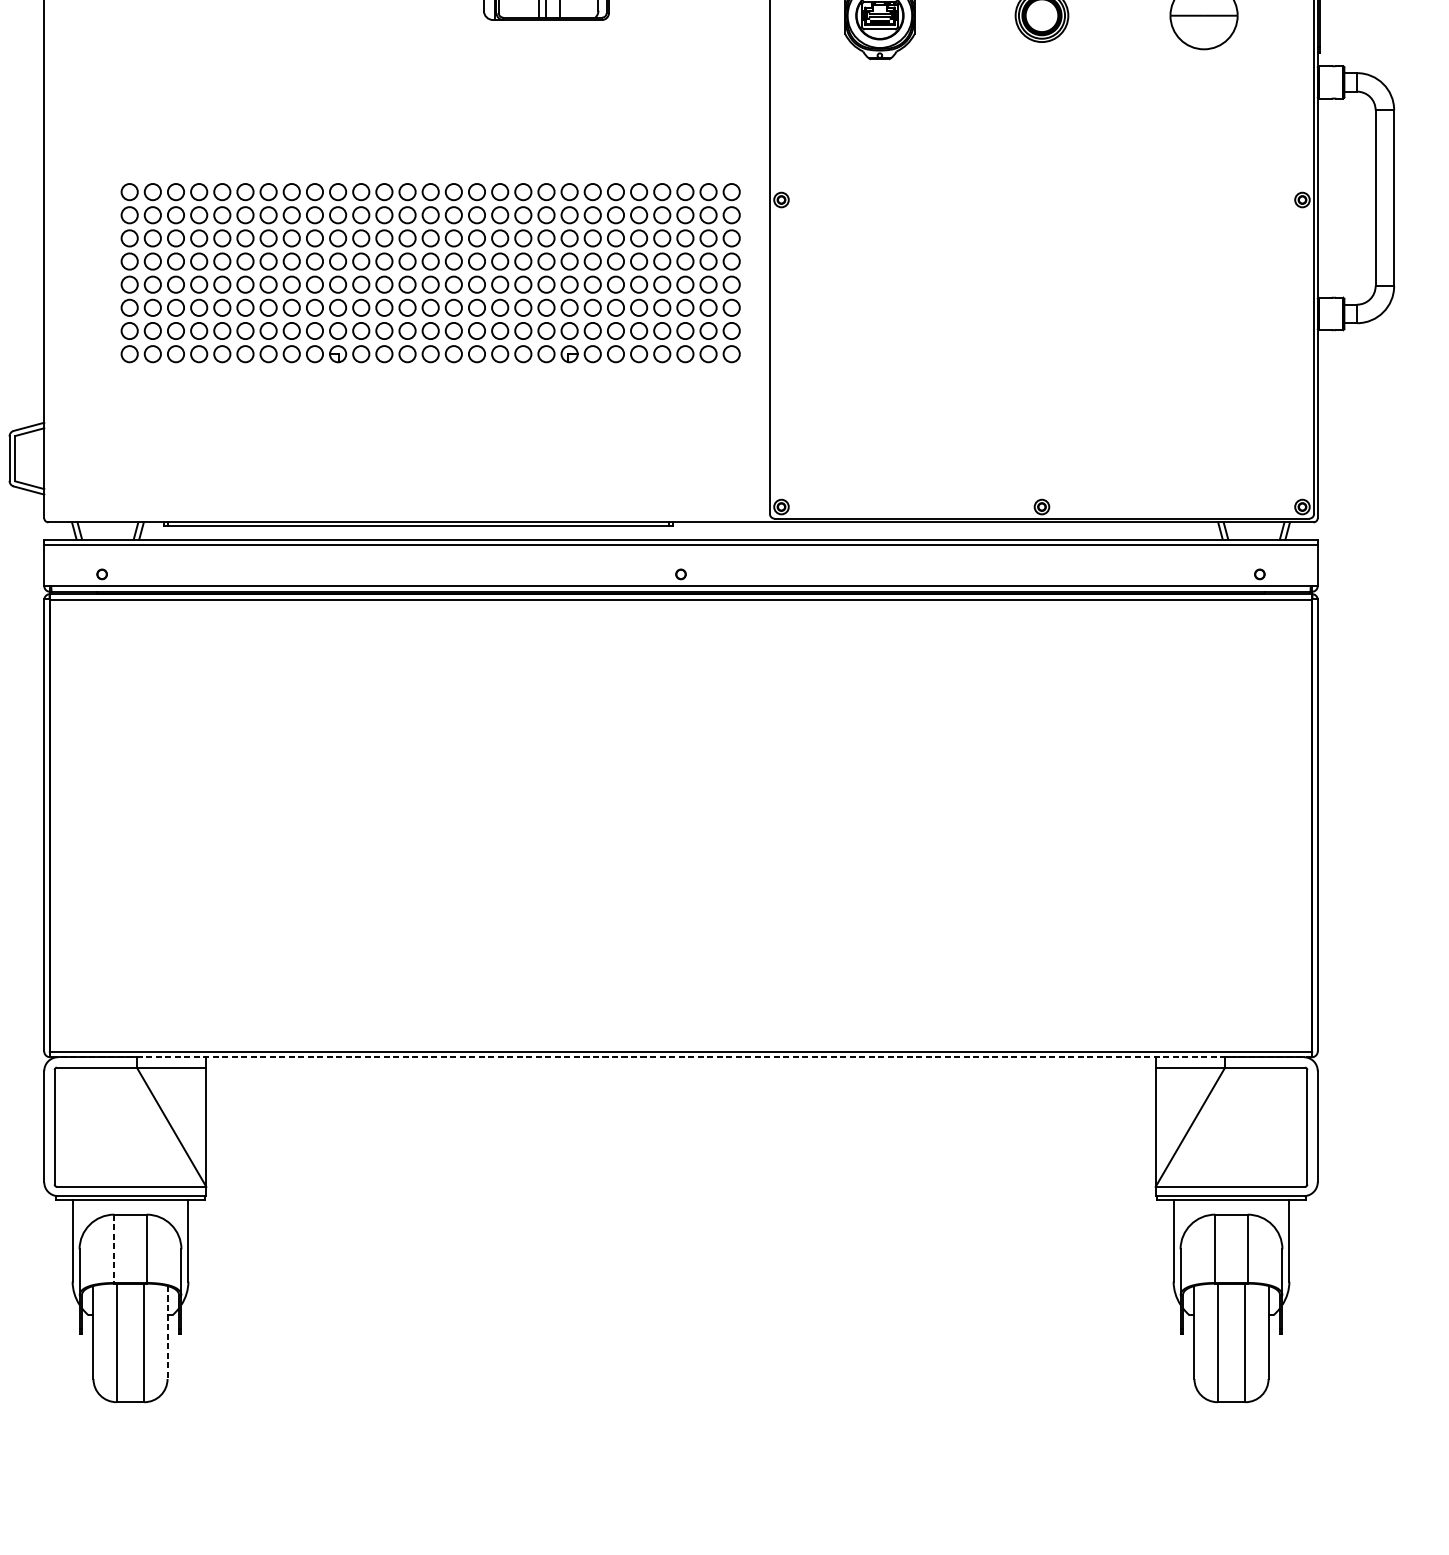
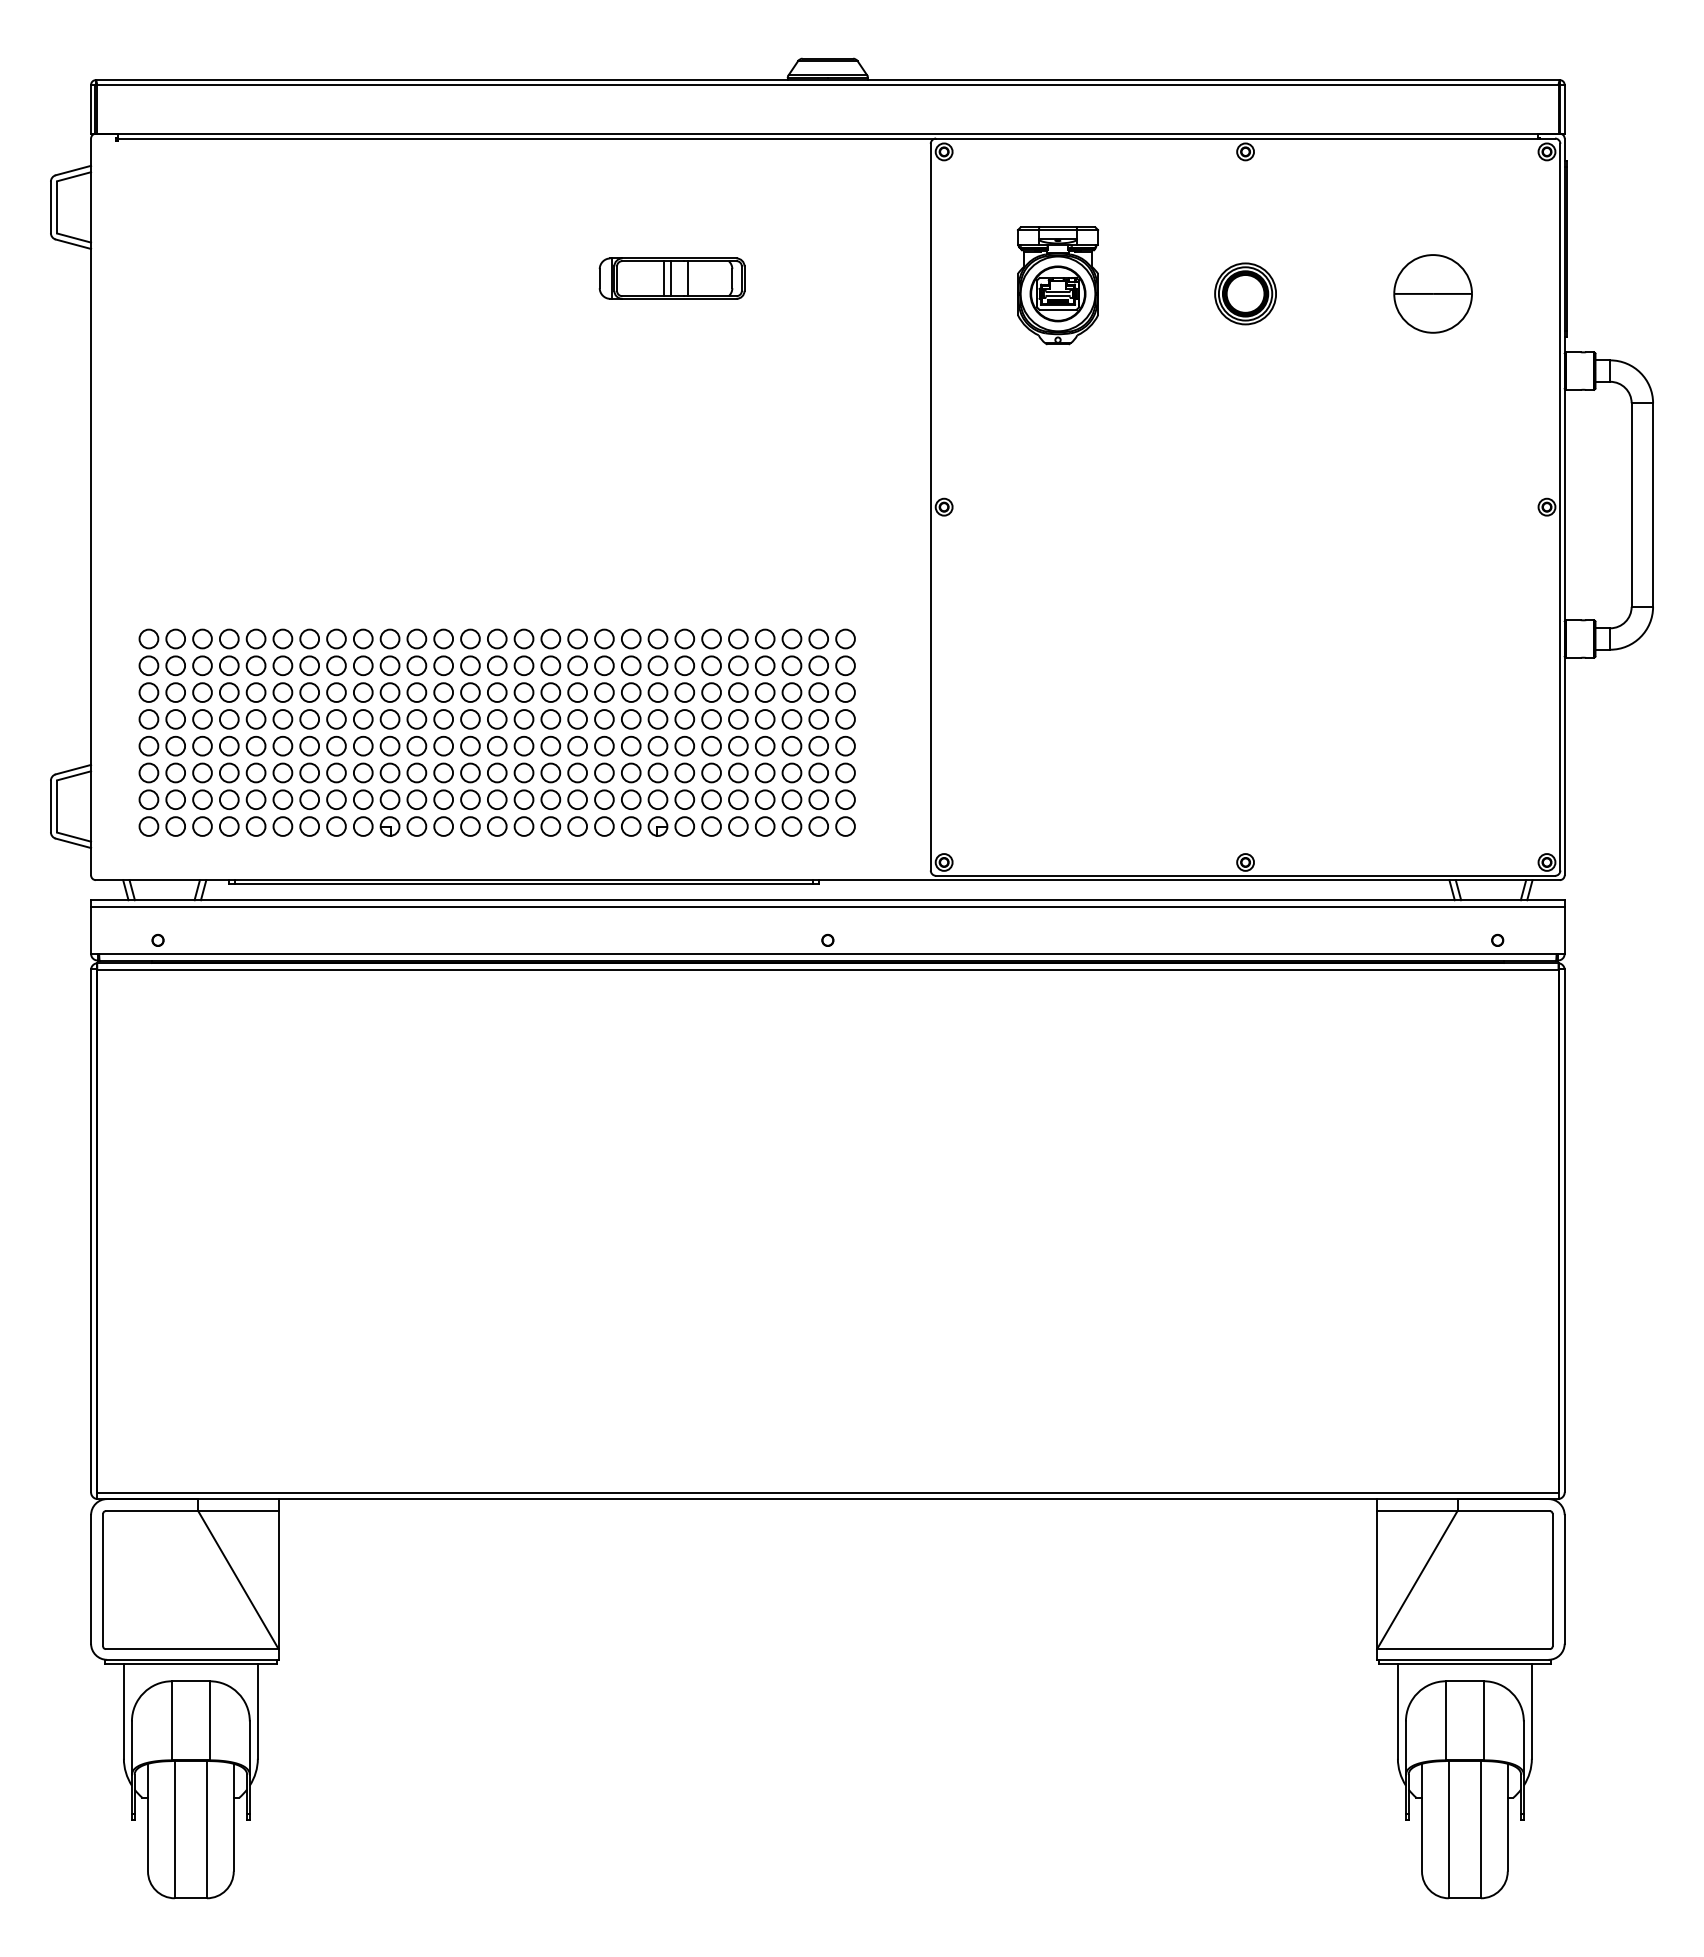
part: (430, 272) -> (496, 732), moved
line: (680, 1057) -> (827, 1499), dashed -> solid
line: (114, 1248) -> (172, 1720), dashed -> solid
line: (167, 1332) -> (233, 1817), dashed -> solid

